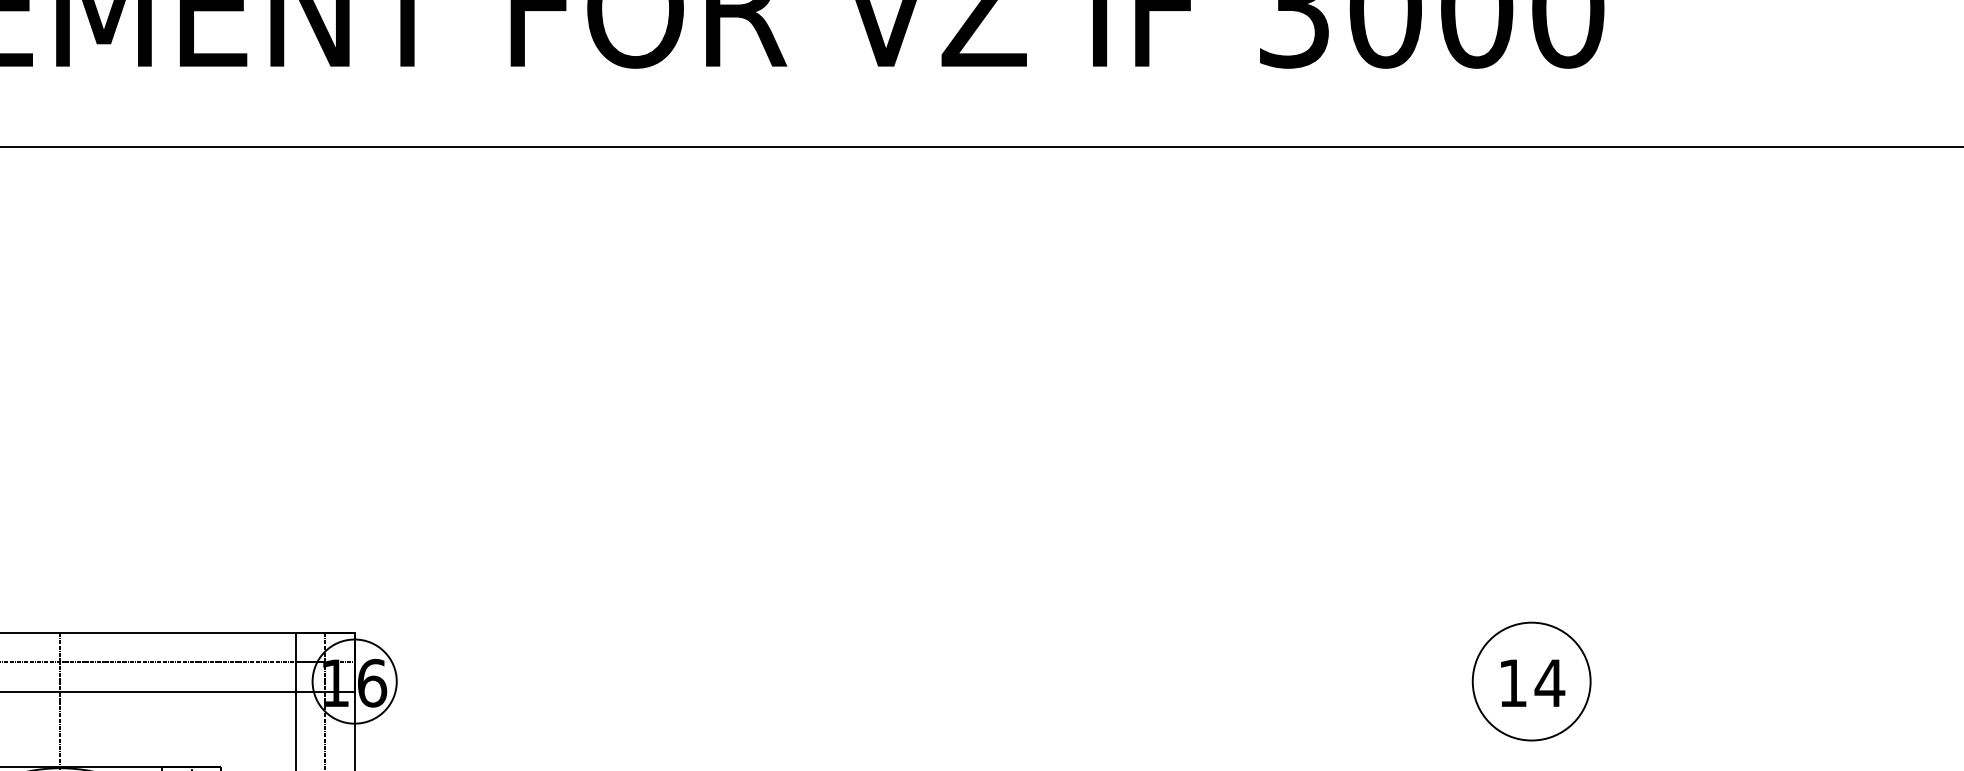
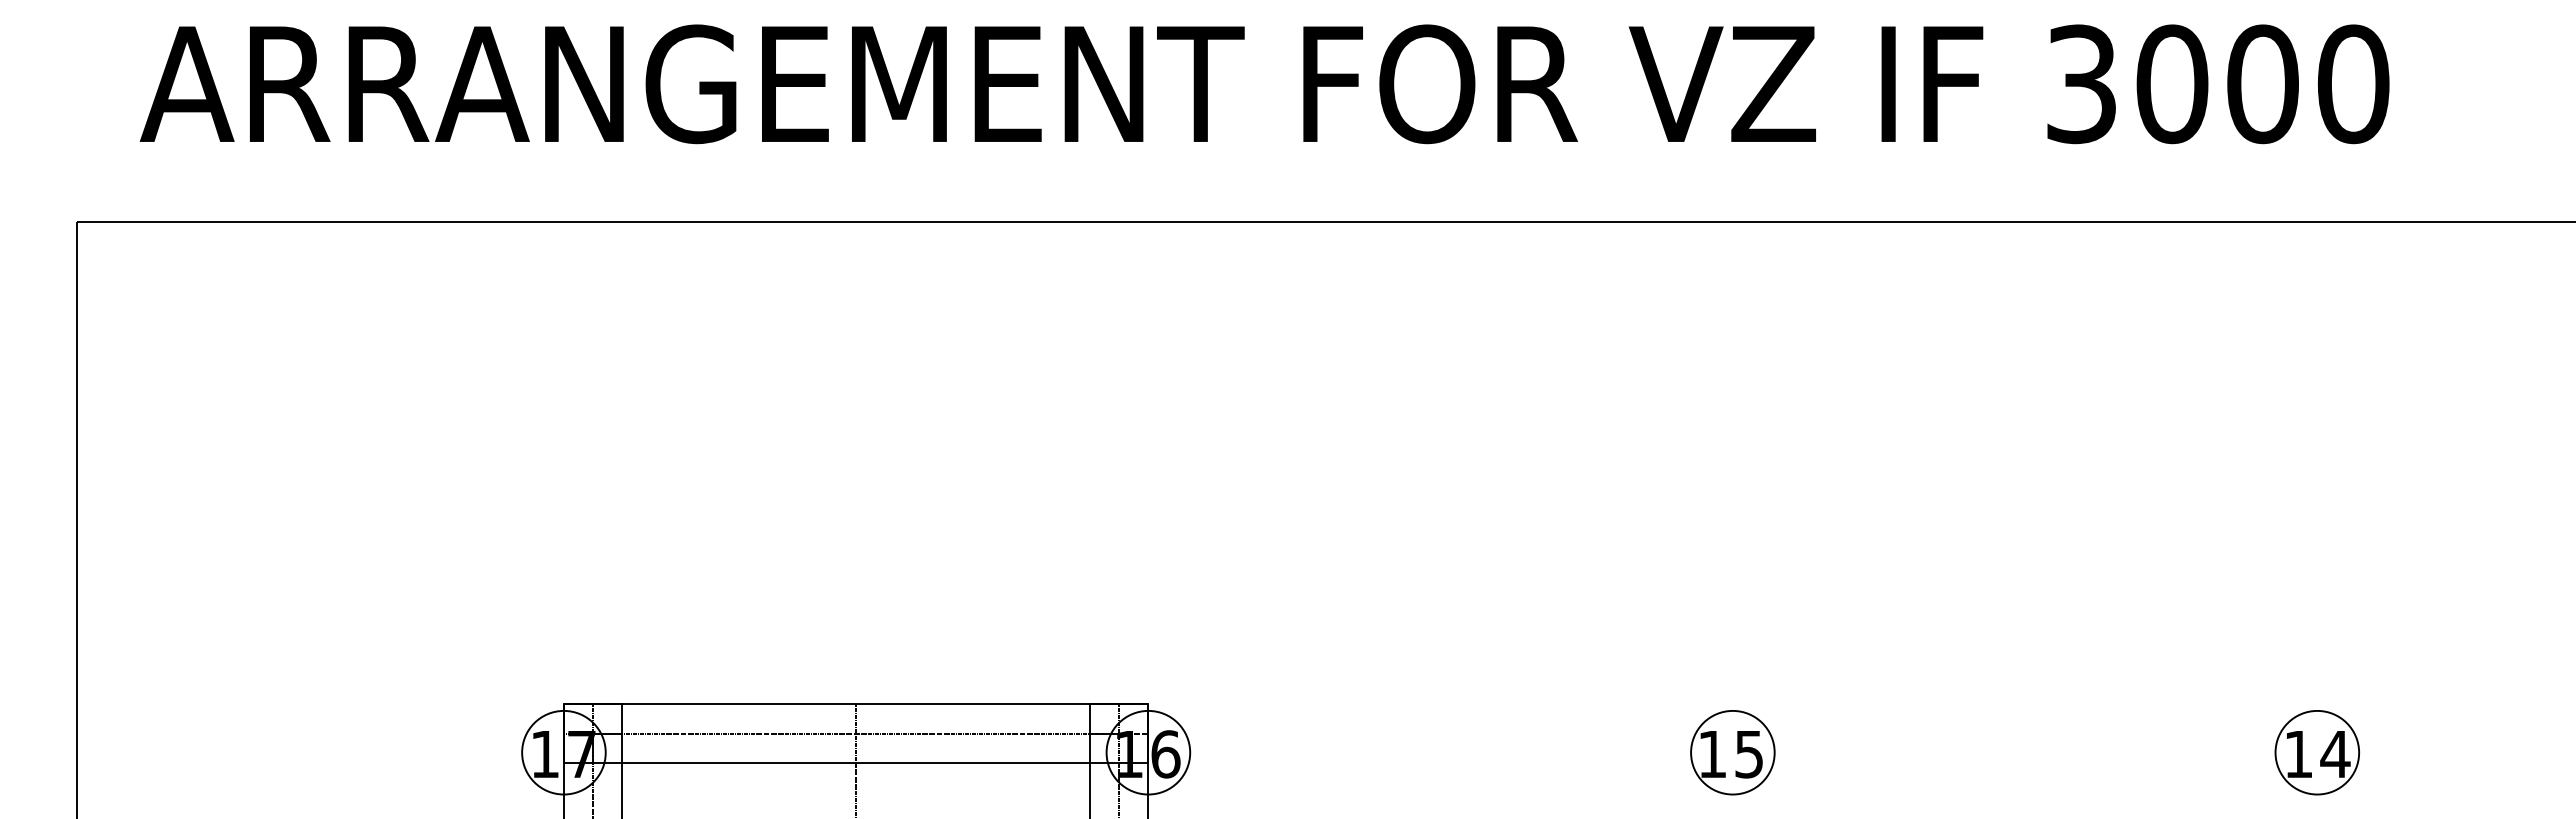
part: (942, 681) -> (1732, 752), added
circle: (1531, 681) -> (2317, 752), size x0.71

